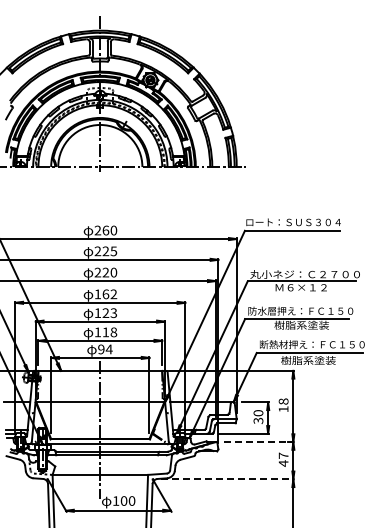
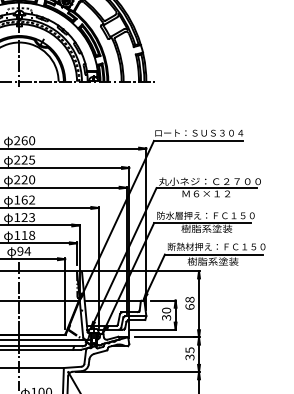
text: (283, 409) -> (189, 307), 18 -> 68
line: (259, 442) -> (167, 337), dashed -> solid
text: (283, 459) -> (189, 353), 47 -> 35
line: (227, 479) -> (137, 372), dashed -> solid

